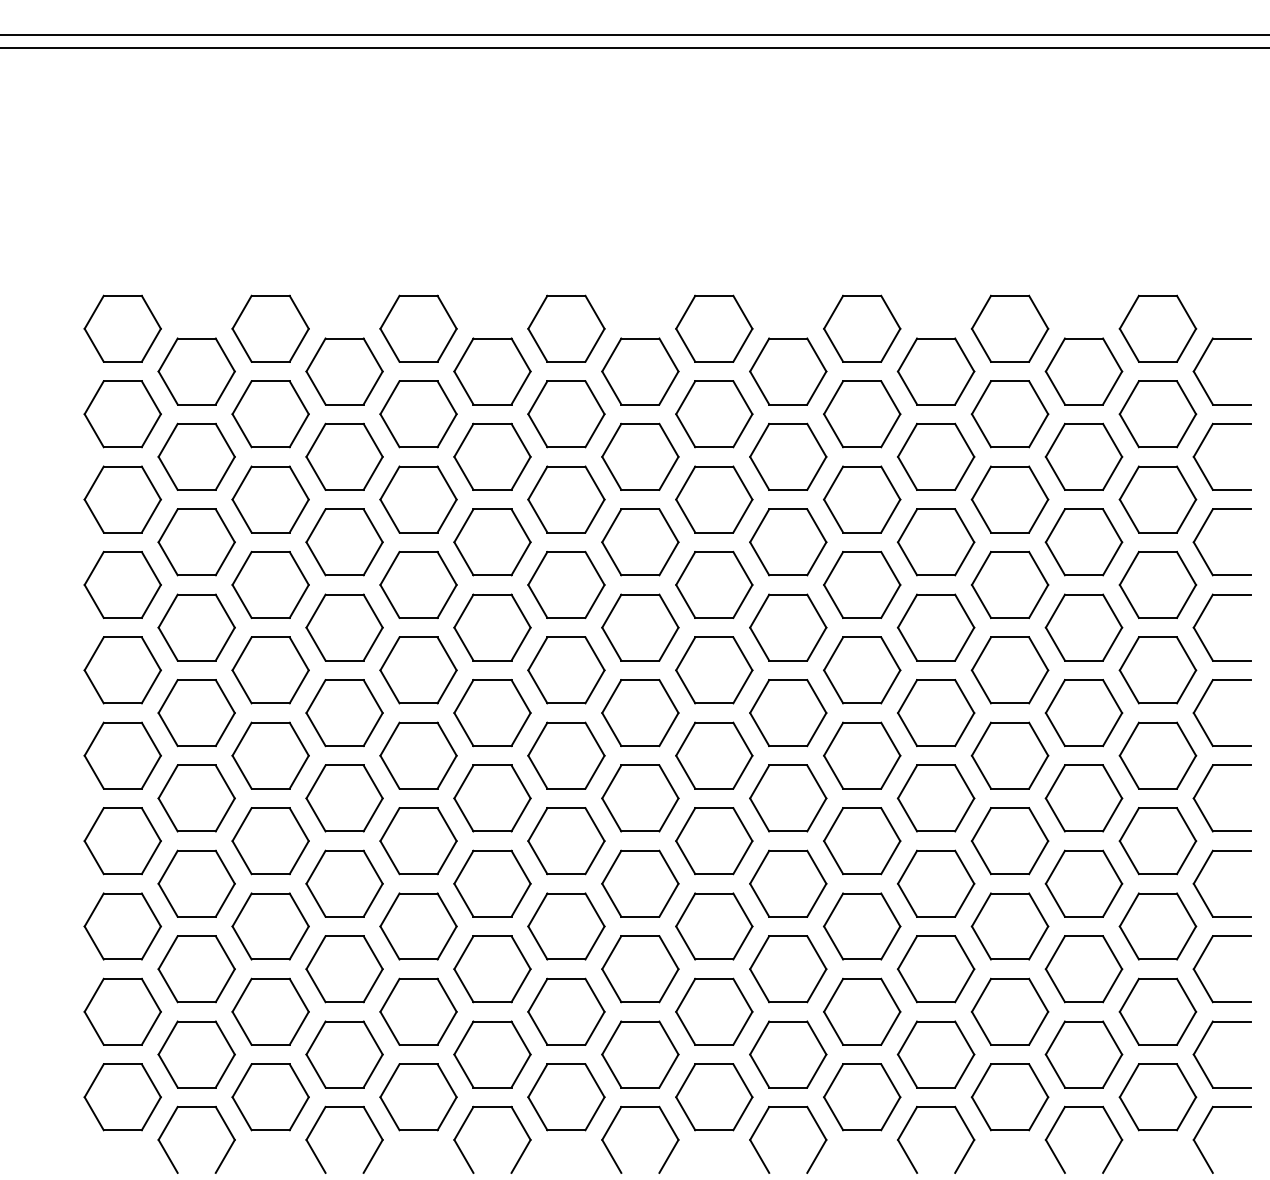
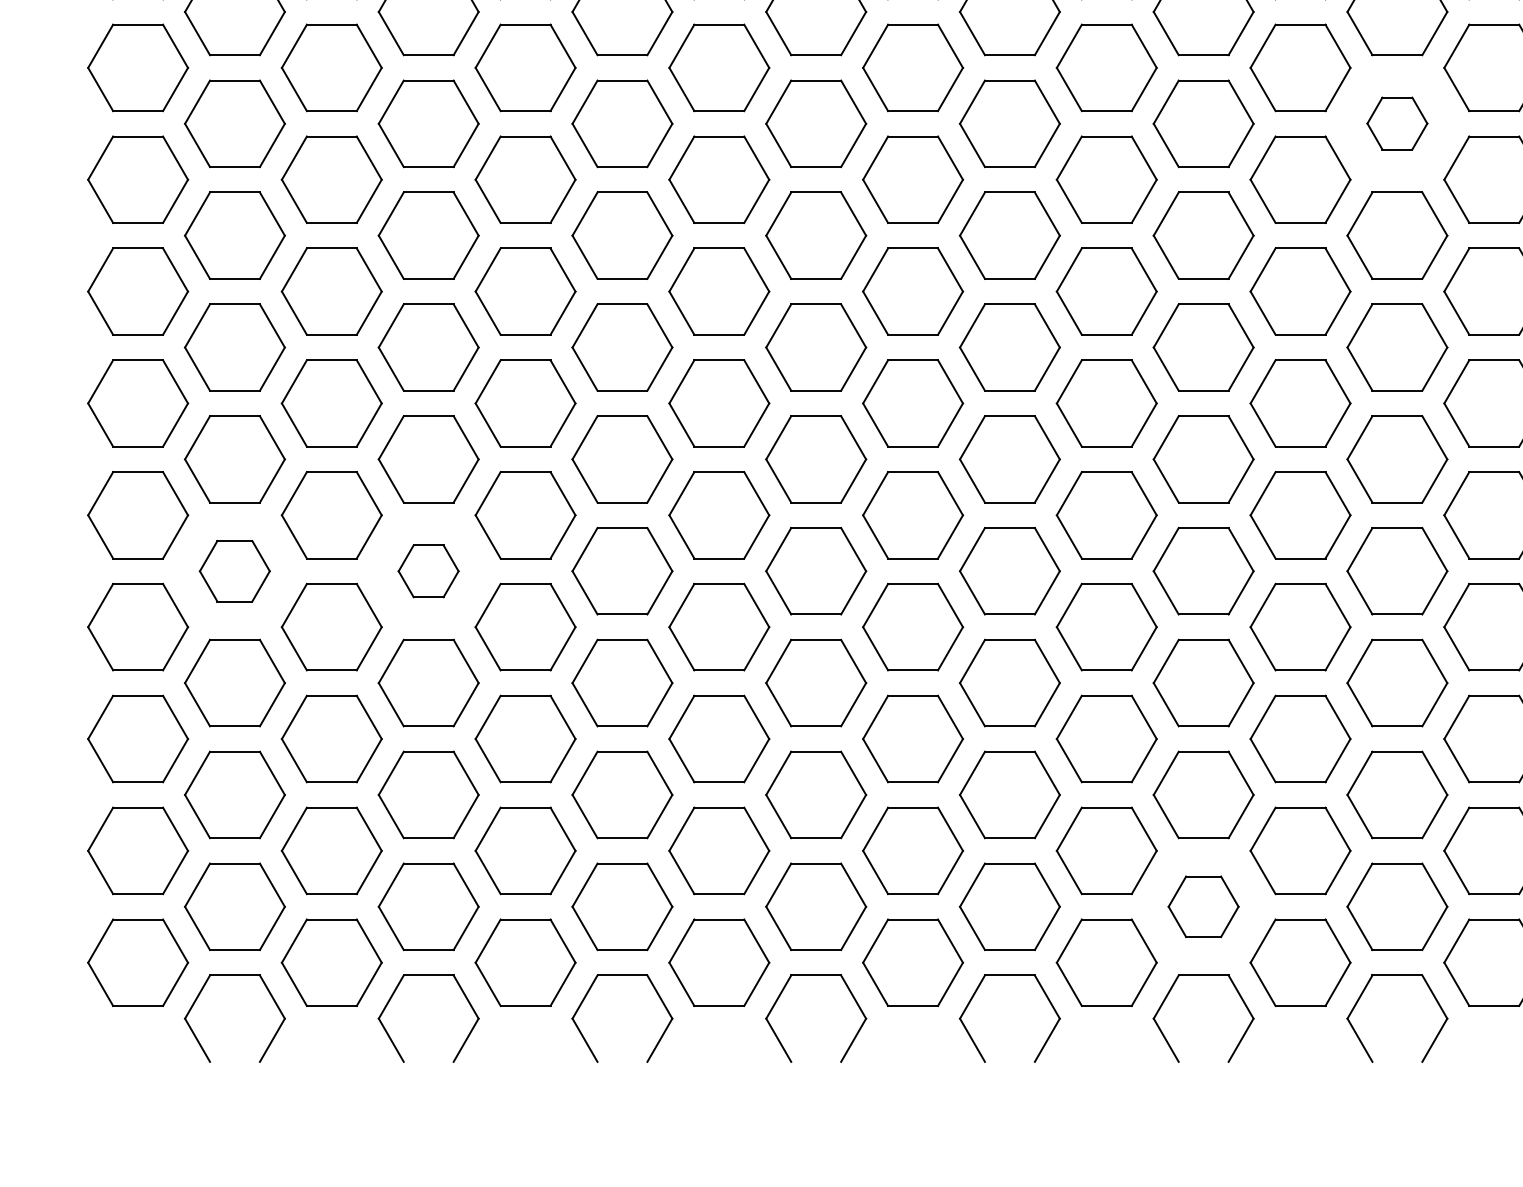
part: (1083, 456) -> (1396, 123), size x0.6
part: (196, 798) -> (234, 571), size x0.7
part: (344, 798) -> (428, 571), size x0.6
part: (935, 1054) -> (1202, 906), size x0.7

